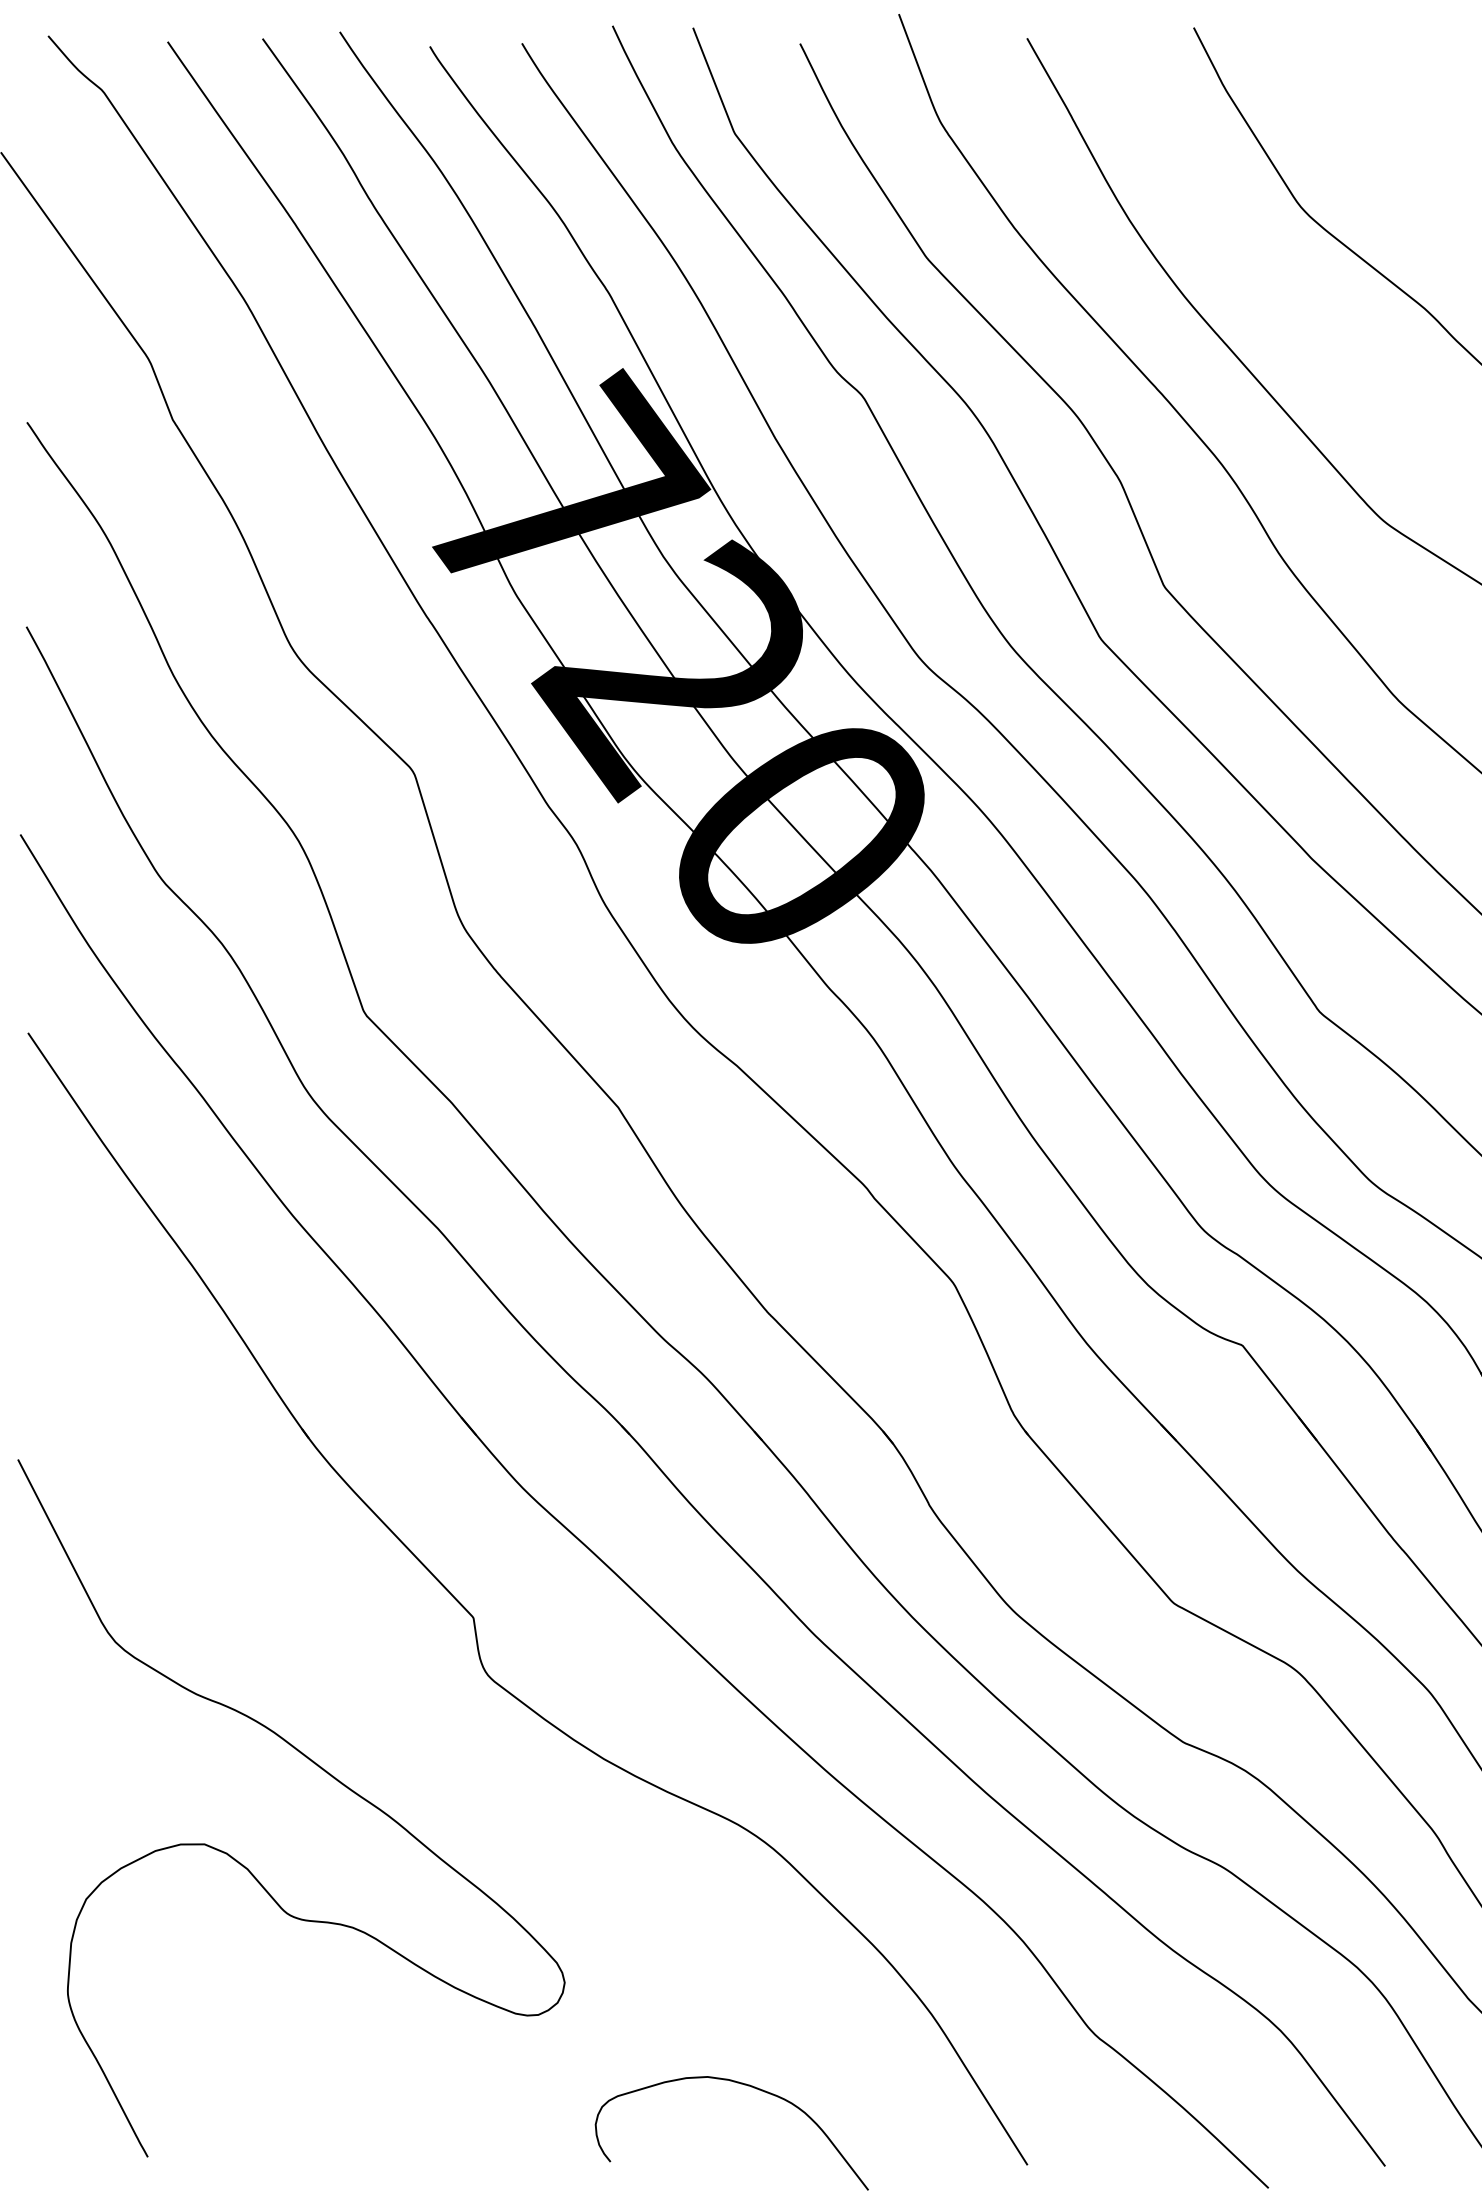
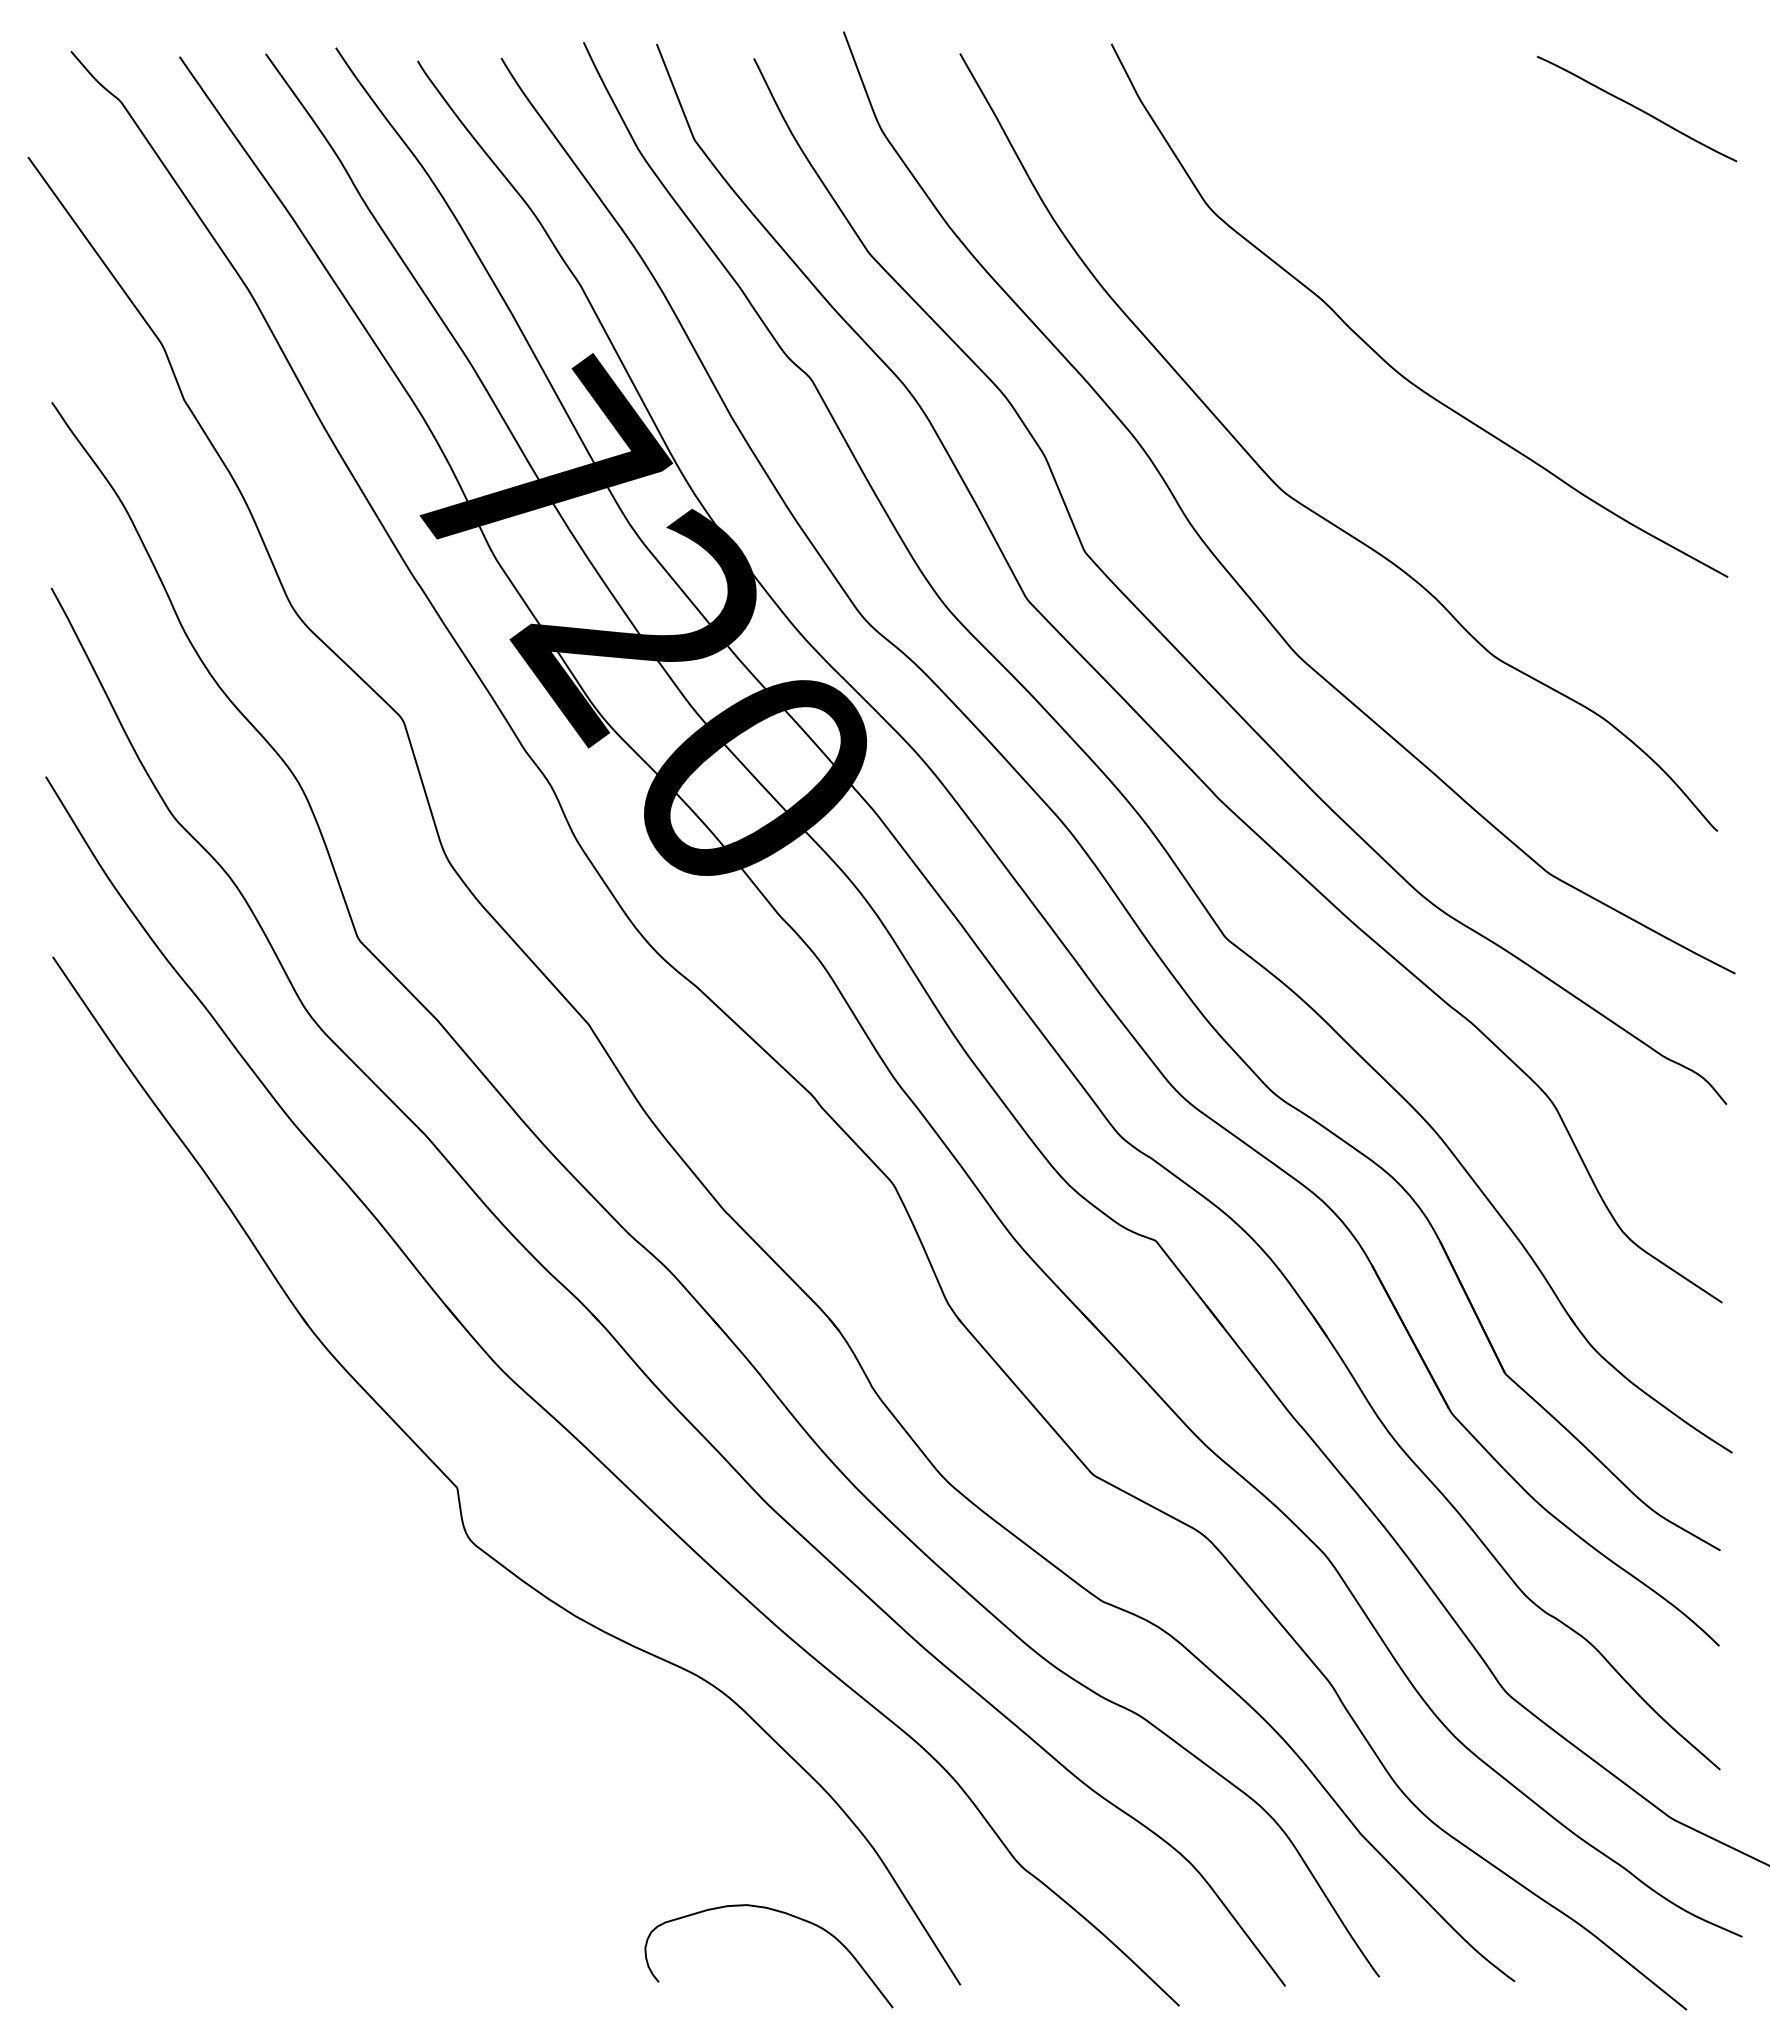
curve: (320, 1769) -> (318, 1625), removed
curve: (742, 2085) -> (778, 1912), moved

